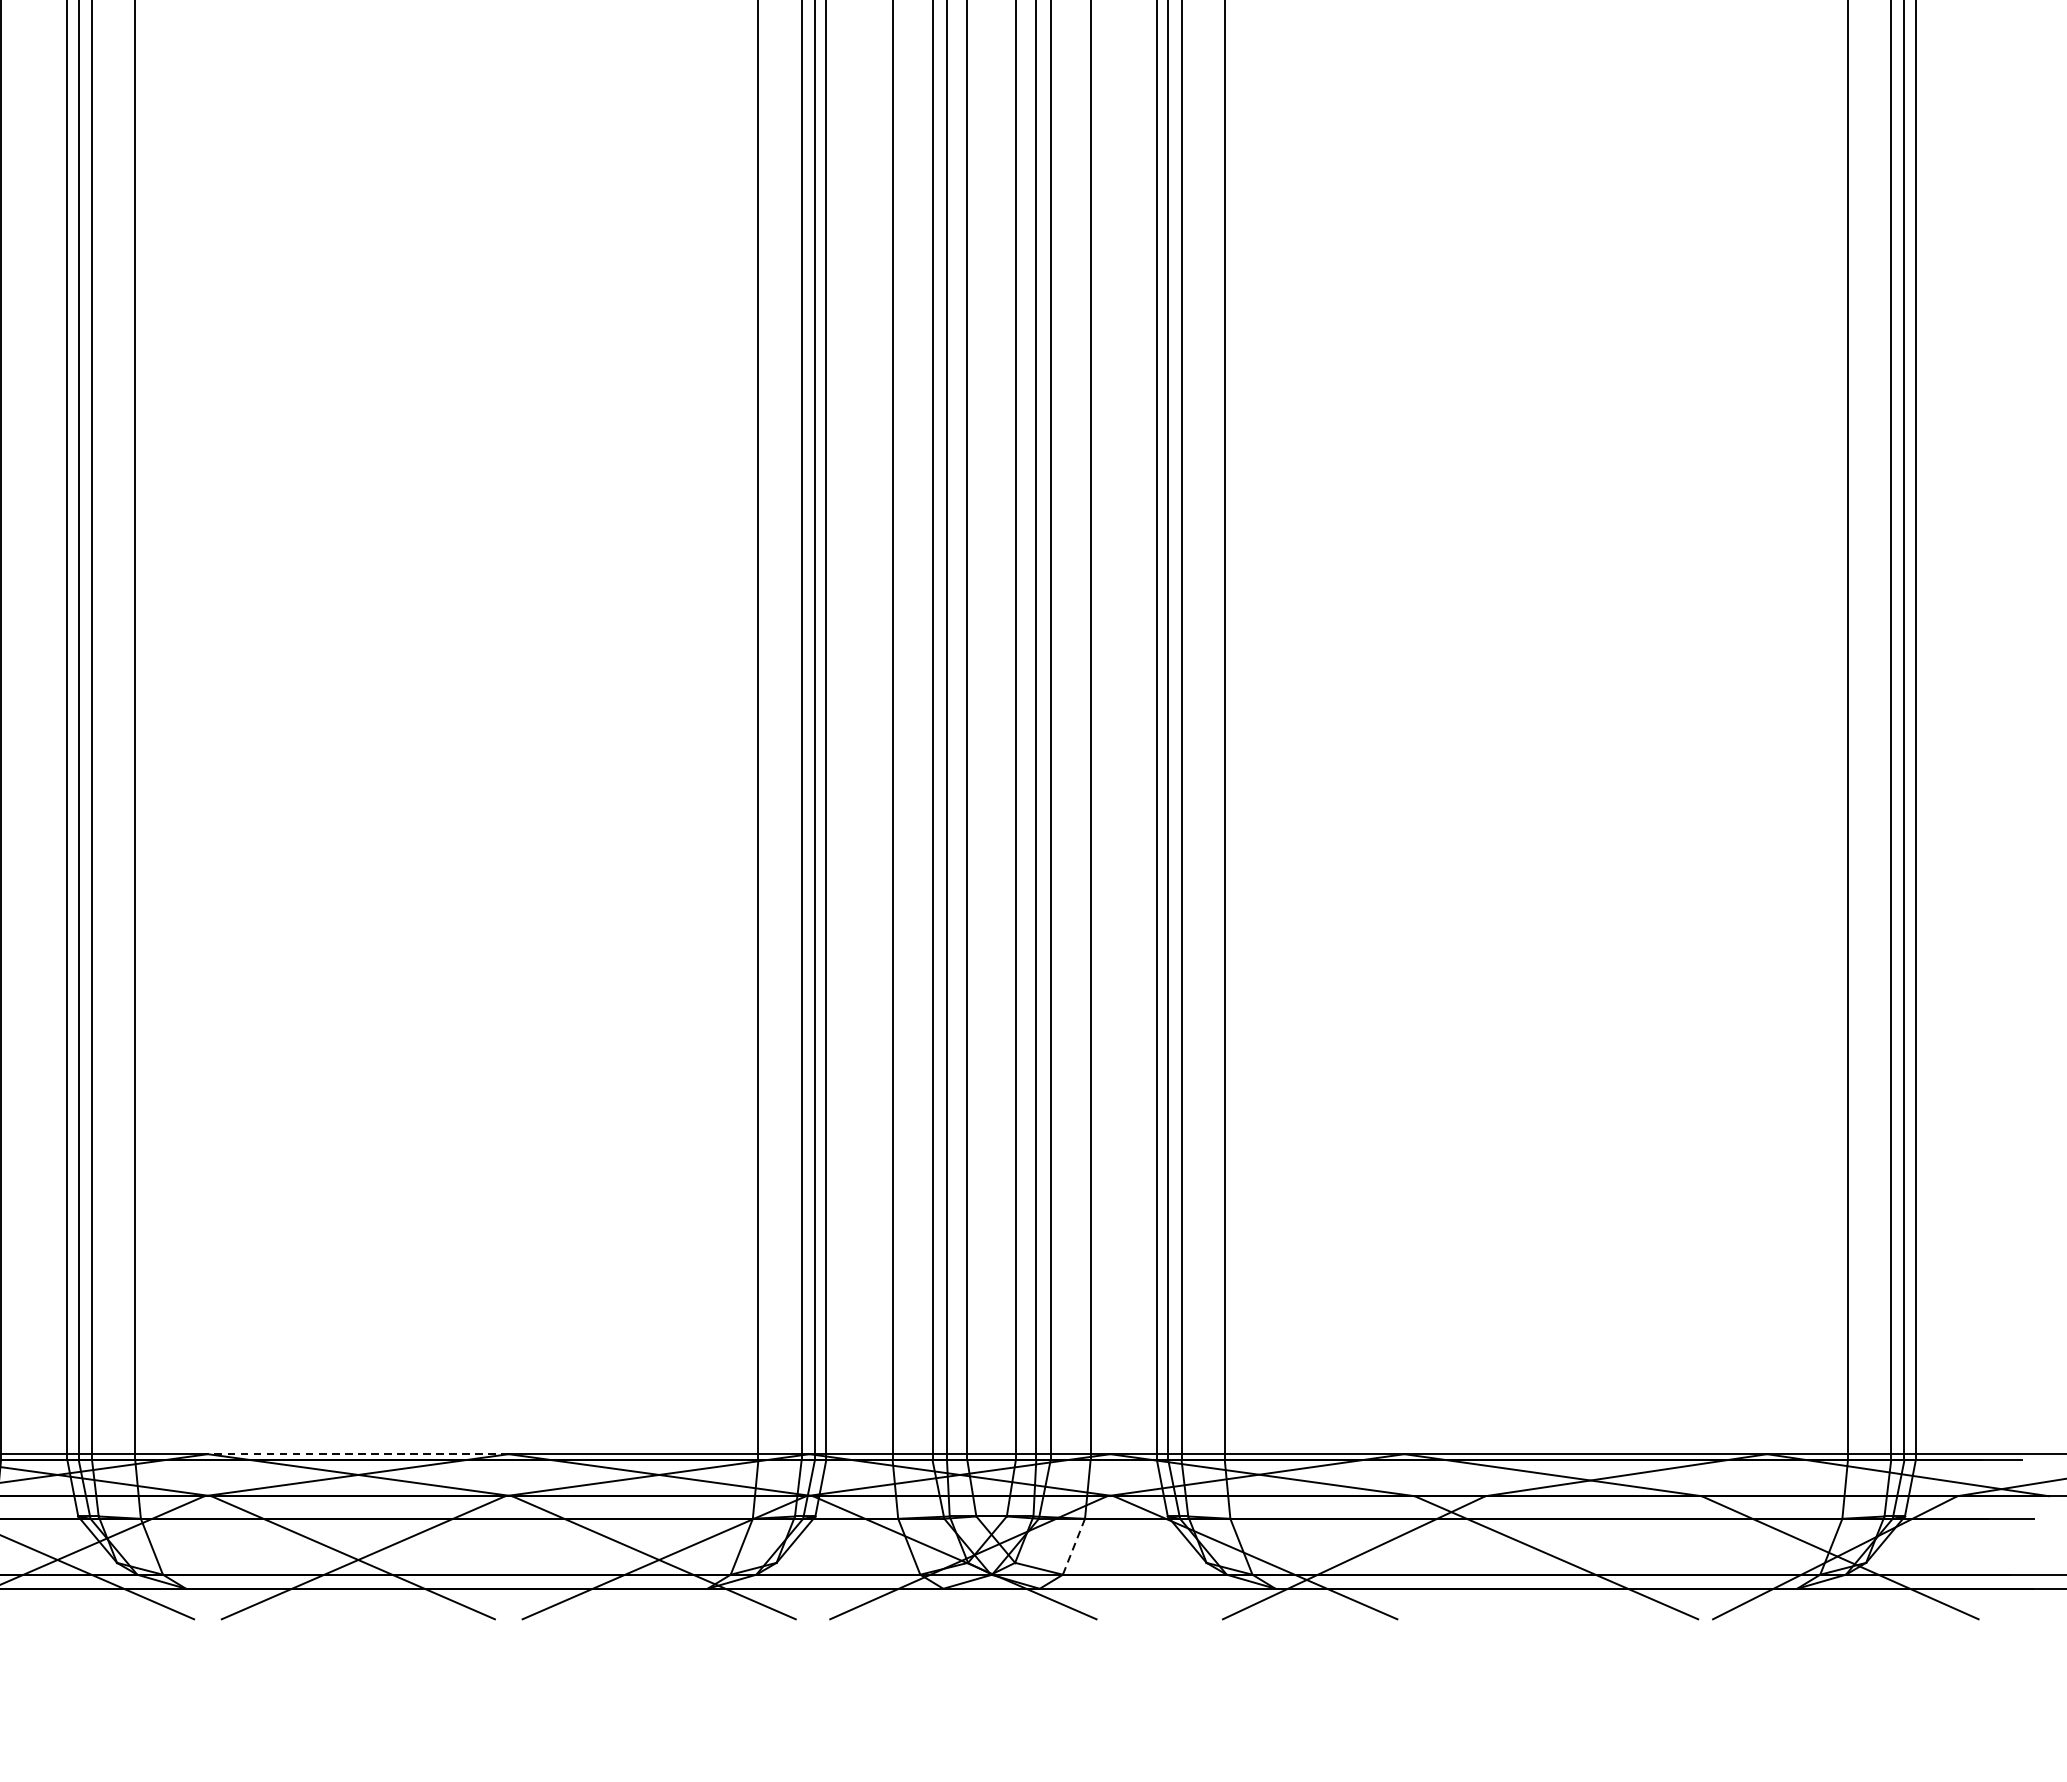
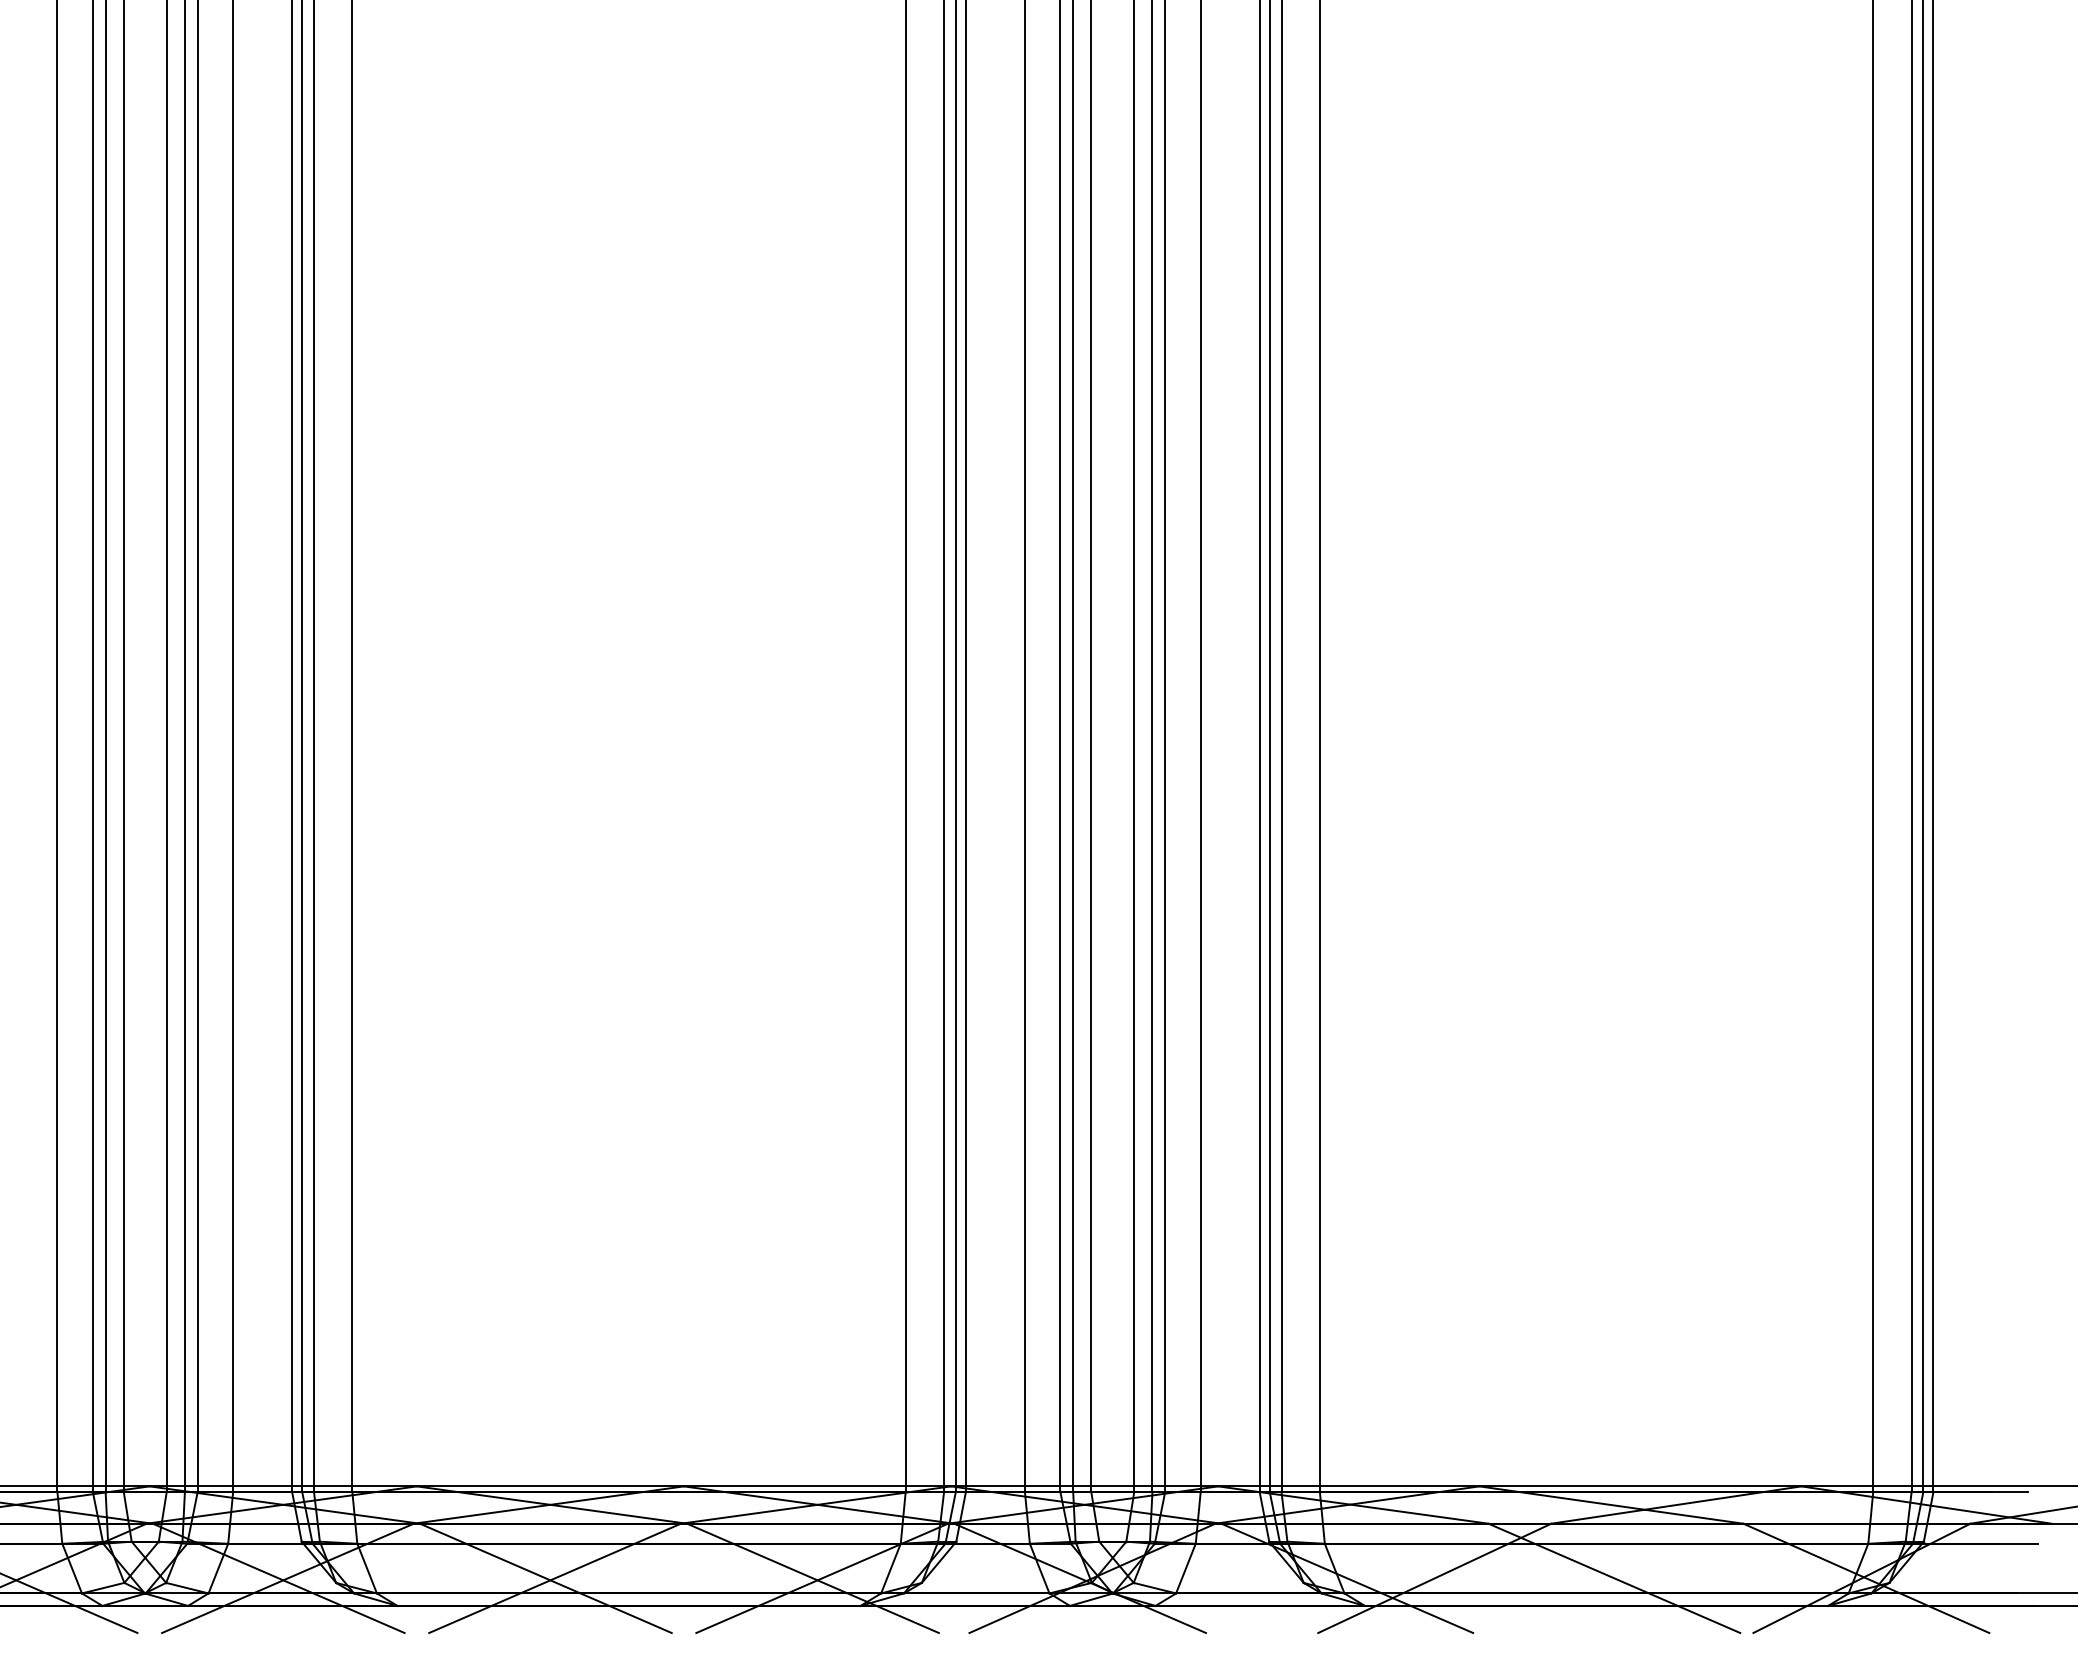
line: (358, 1454) -> (550, 1486), dashed -> solid
line: (1073, 1546) -> (1185, 1568), dashed -> solid

